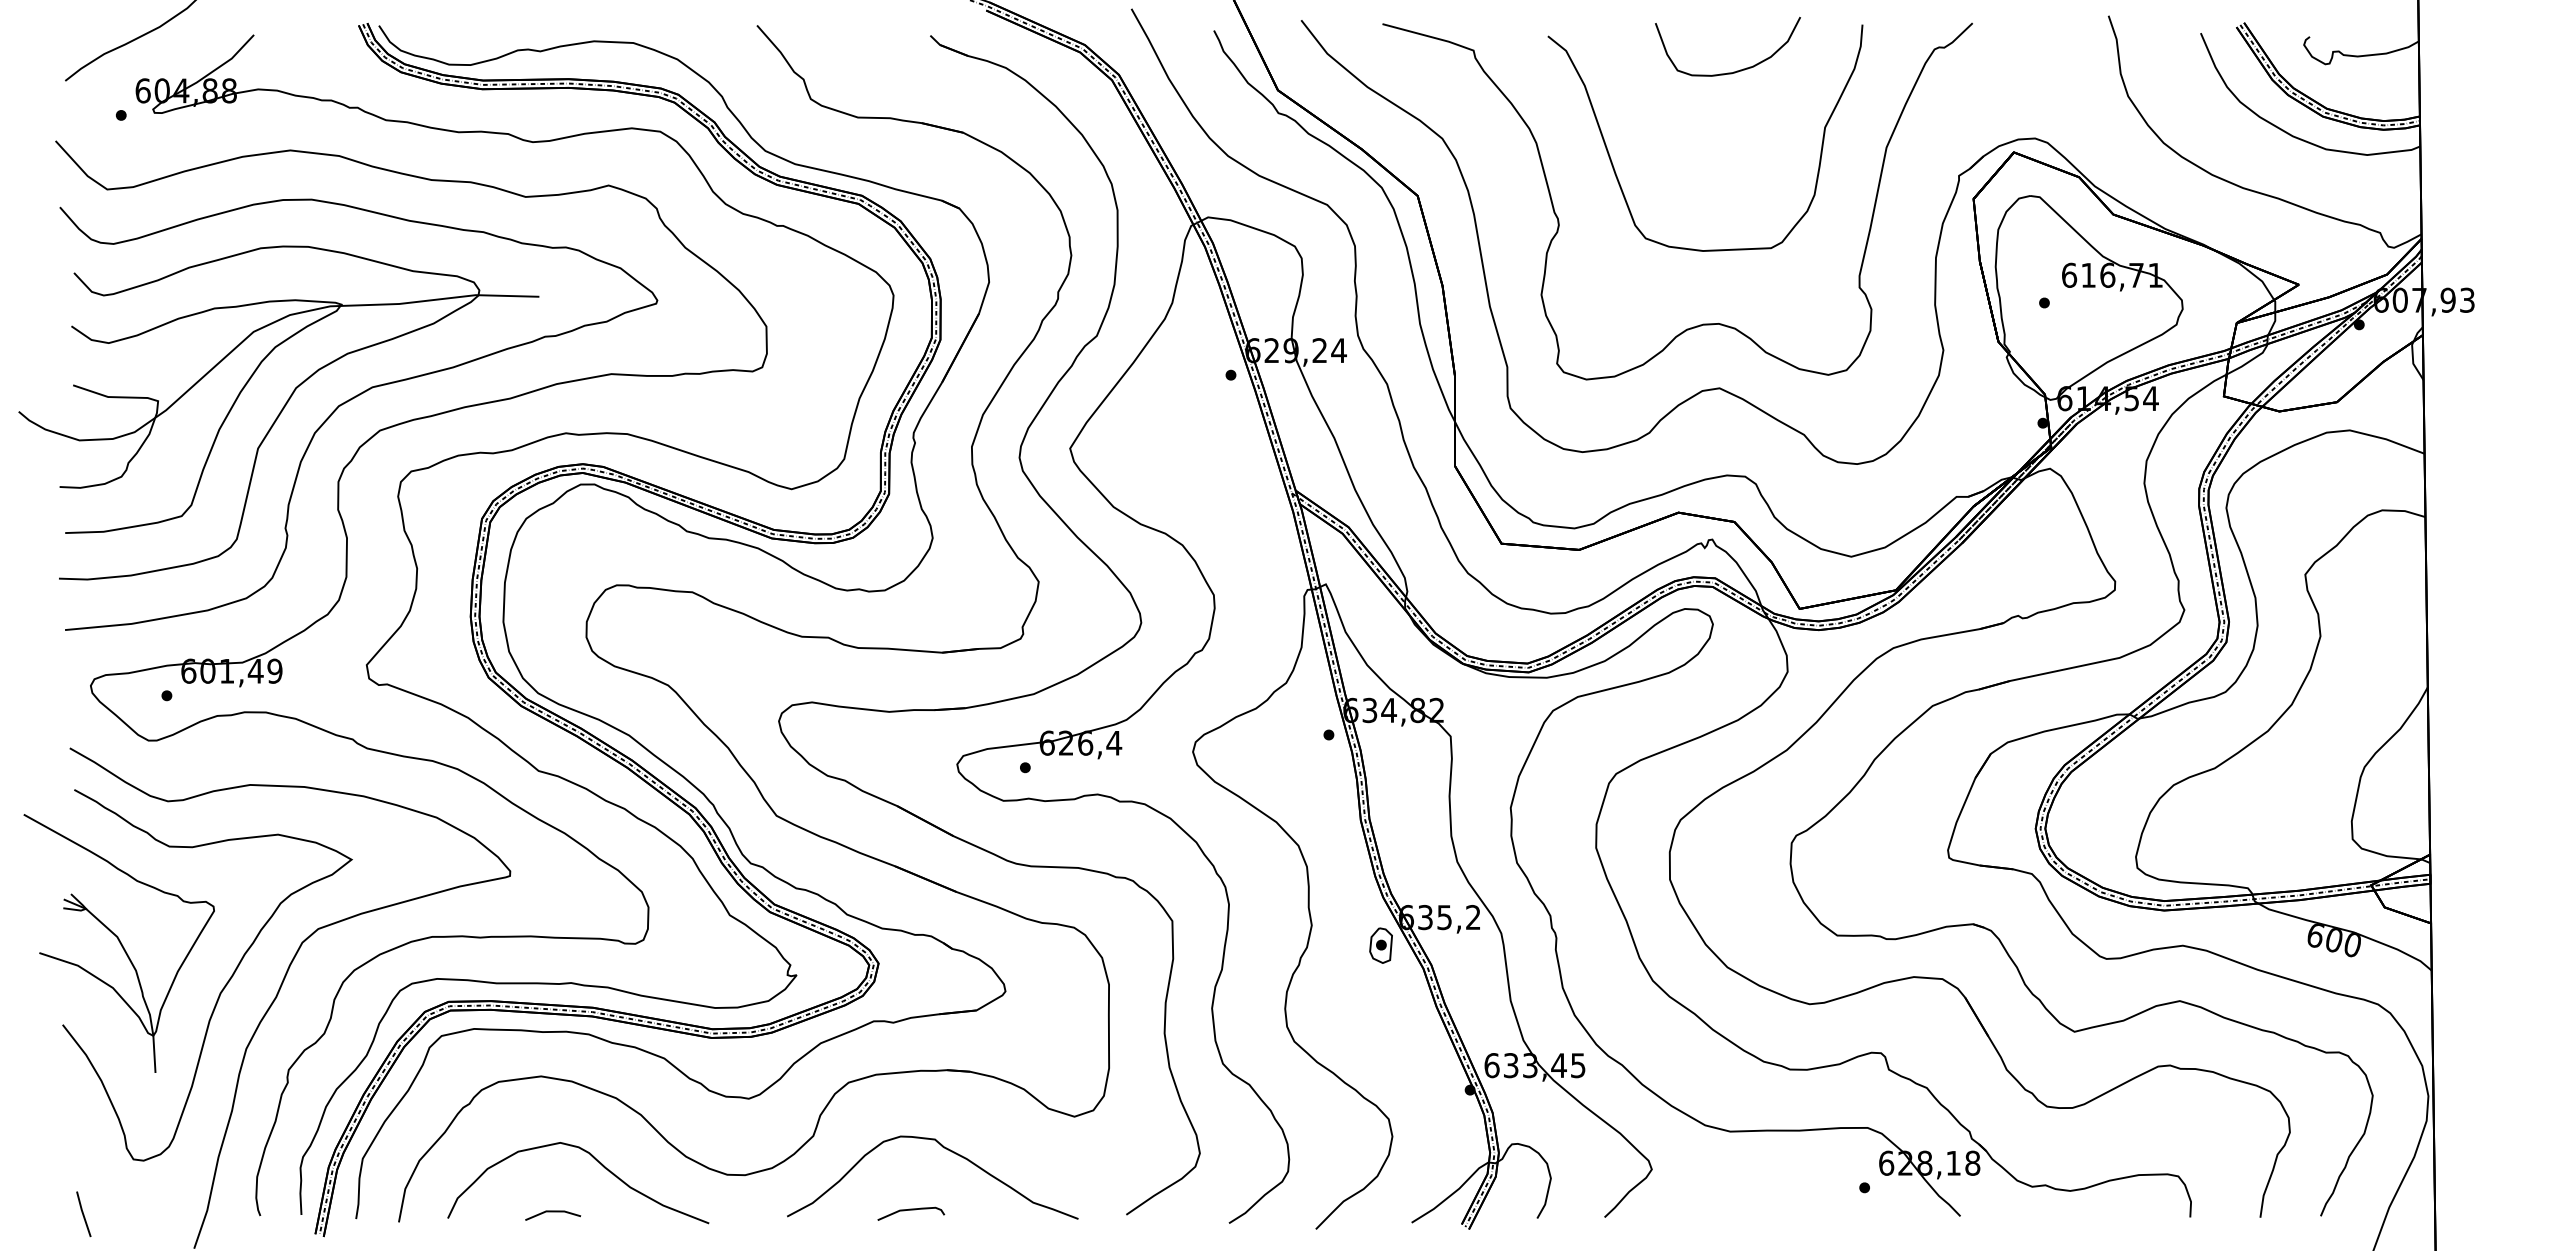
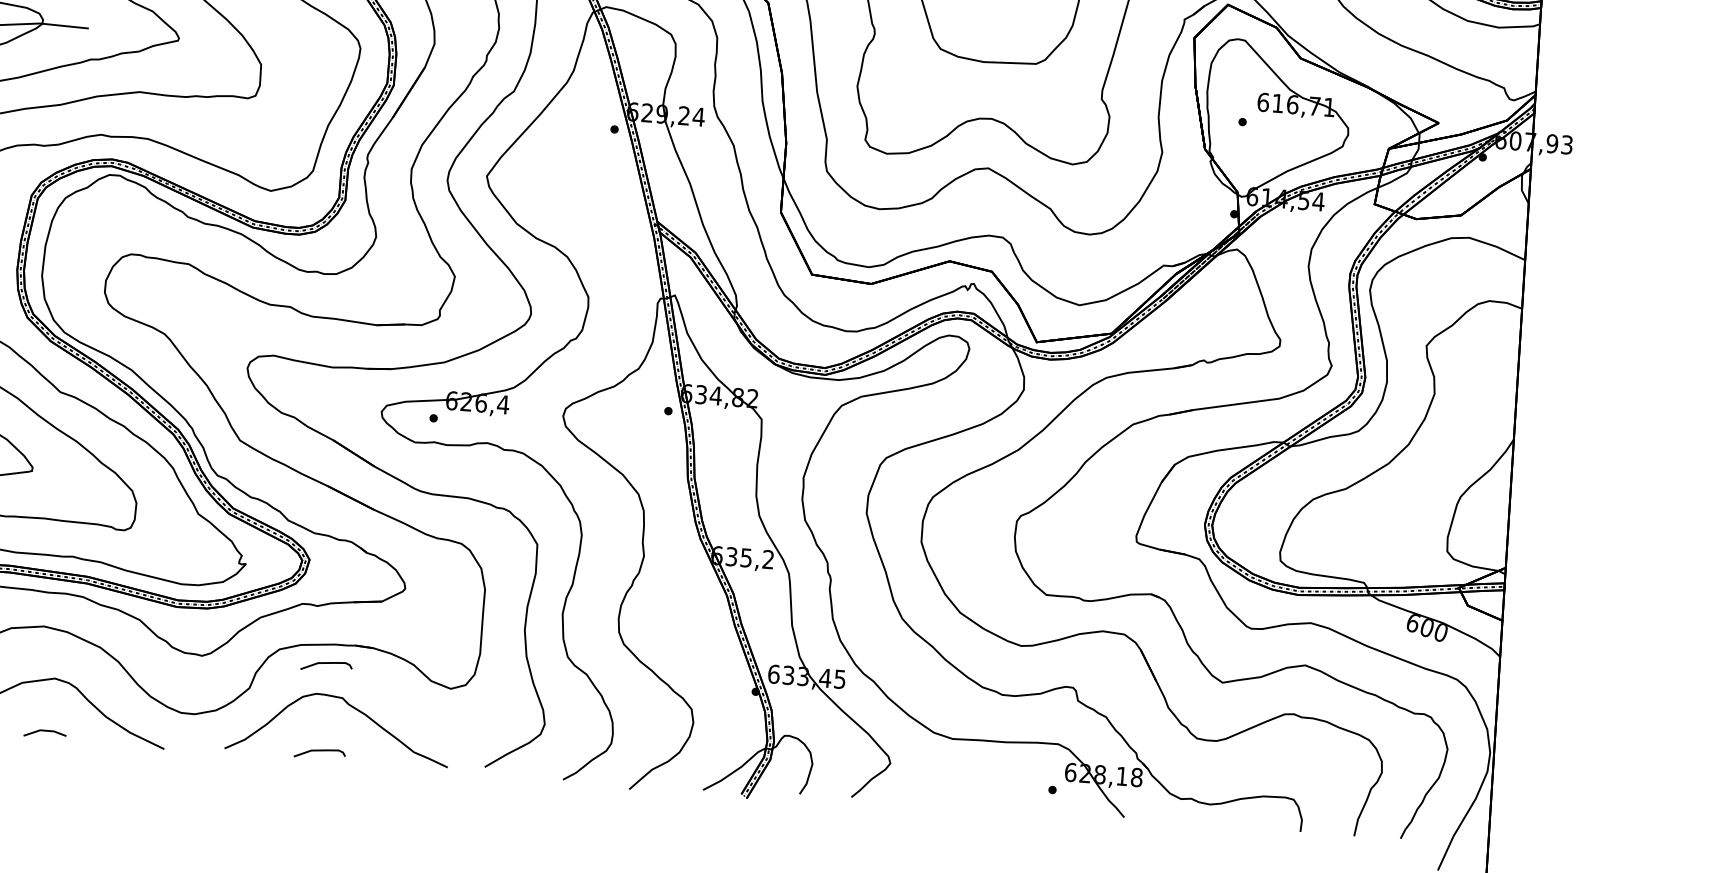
part: (1380, 945) -> (695, 575), removed
curve: (911, 1096) -> (326, 663), added

